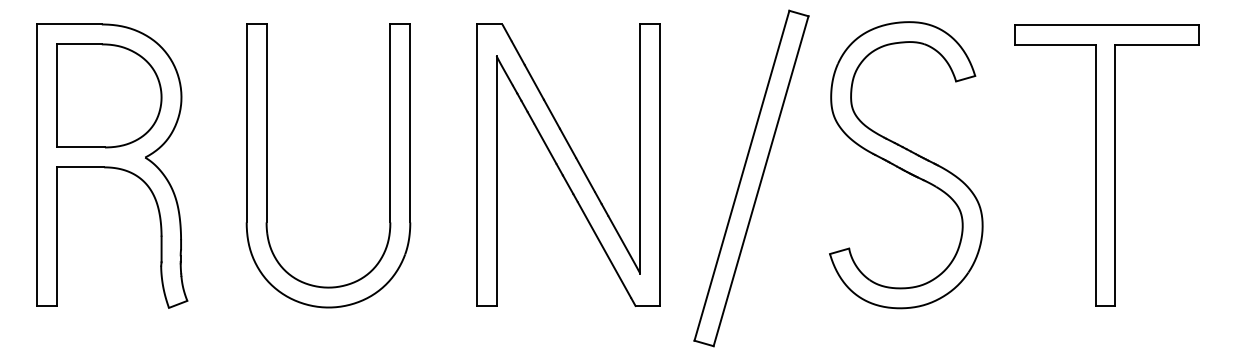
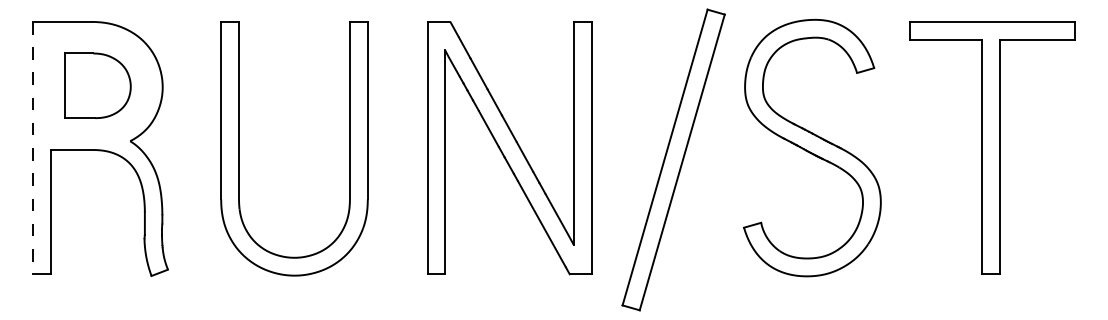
part: (108, 95) -> (97, 85), size x0.7
line: (37, 165) -> (33, 148), solid -> dashed

